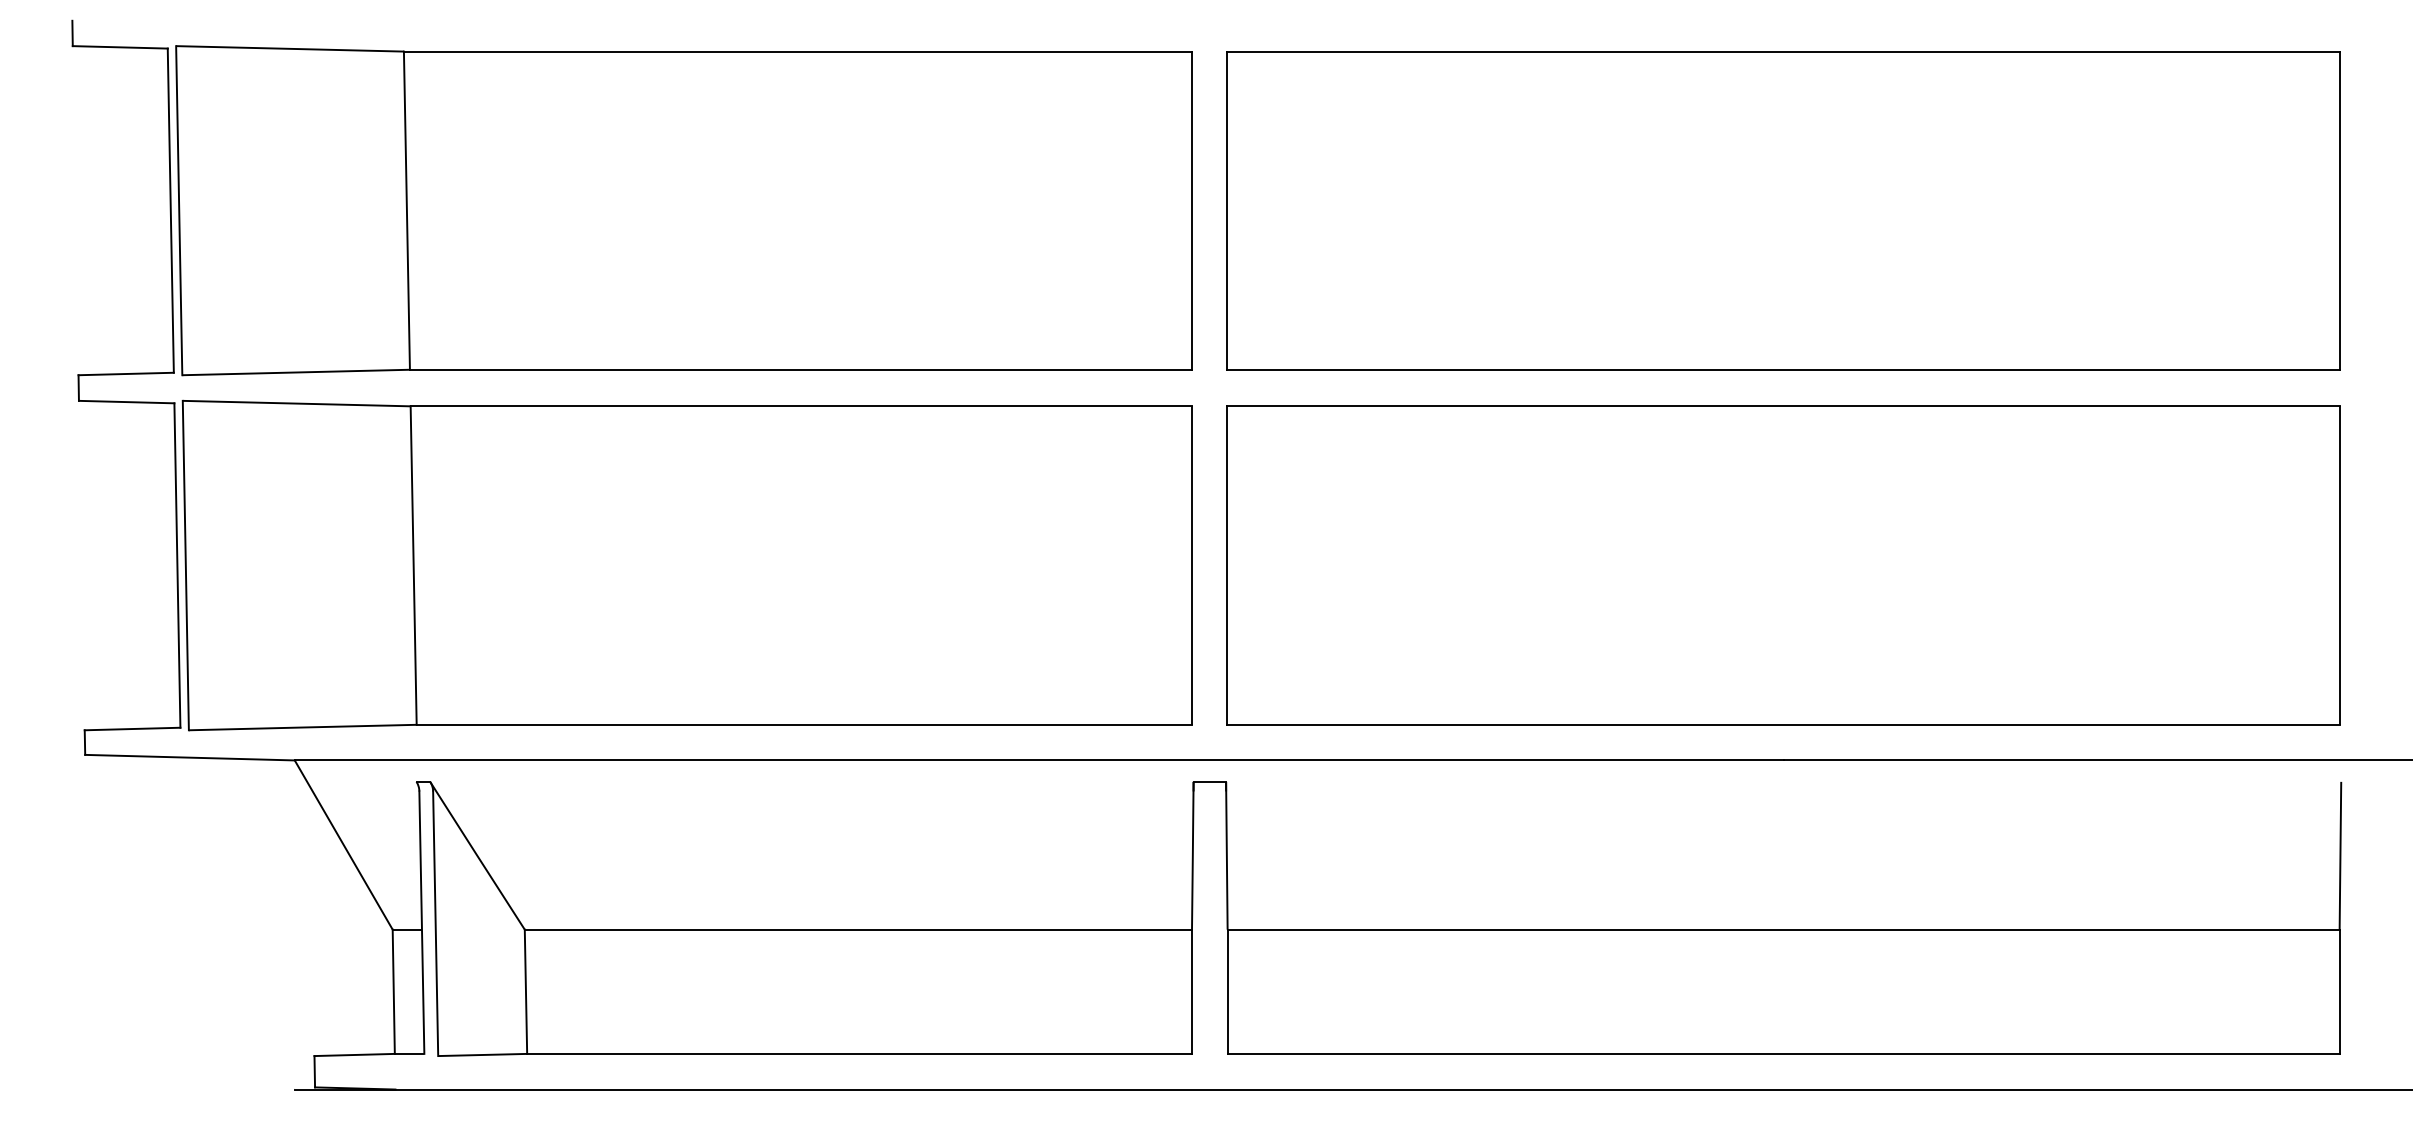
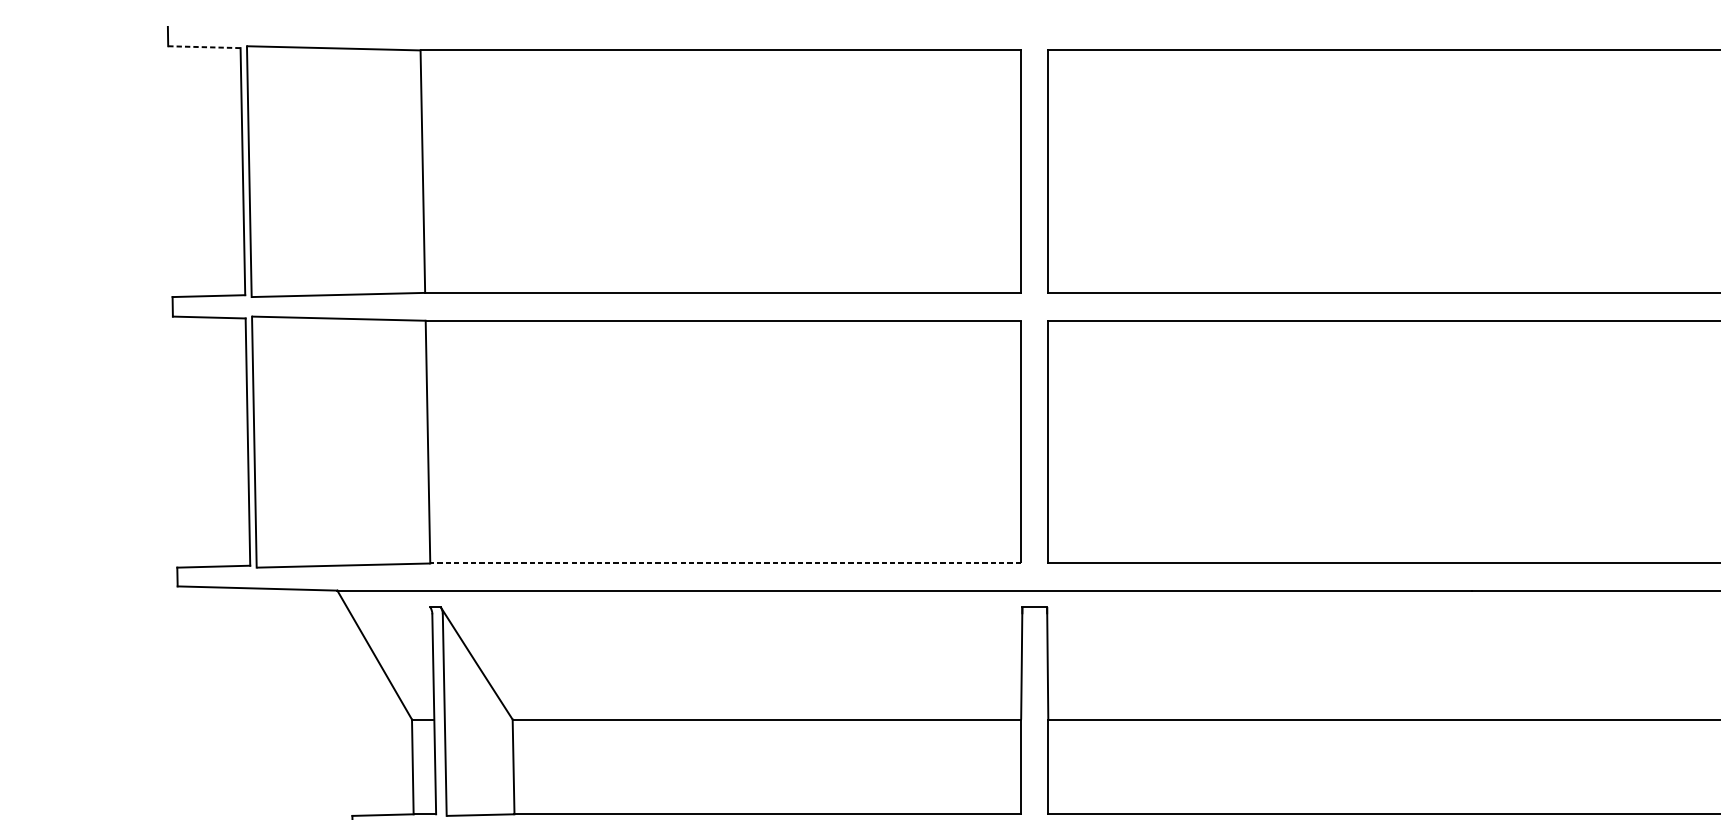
line: (120, 47) -> (204, 47), solid -> dashed
line: (804, 724) -> (725, 563), solid -> dashed

